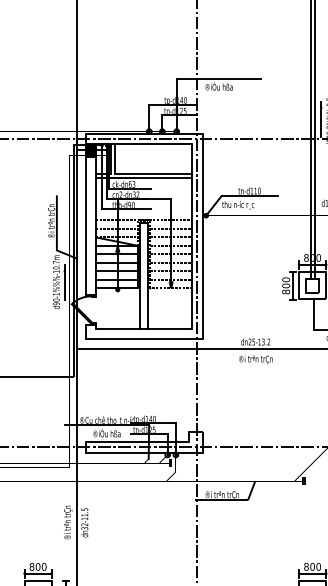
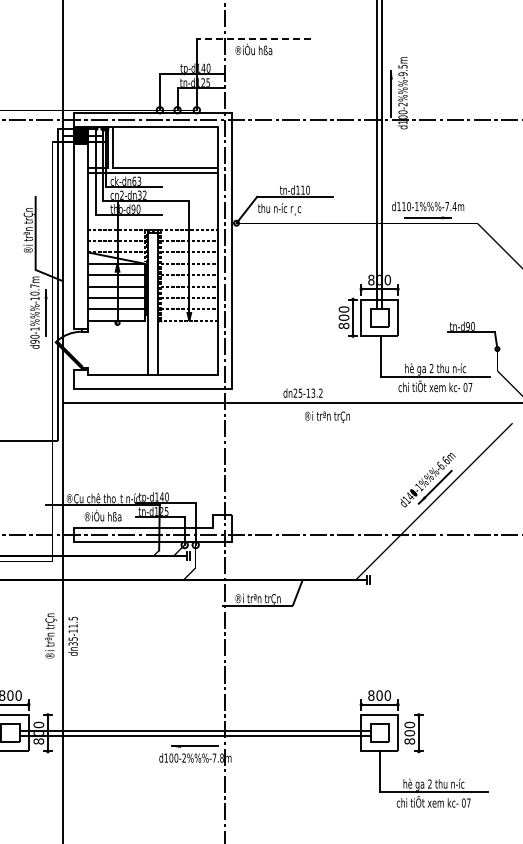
line: (218, 79) -> (253, 39), solid -> dashed
text: (256, 359) -> (327, 416), moved
text: (84, 524) -> (72, 638), dn32-11.5 -> dn35-11.5

